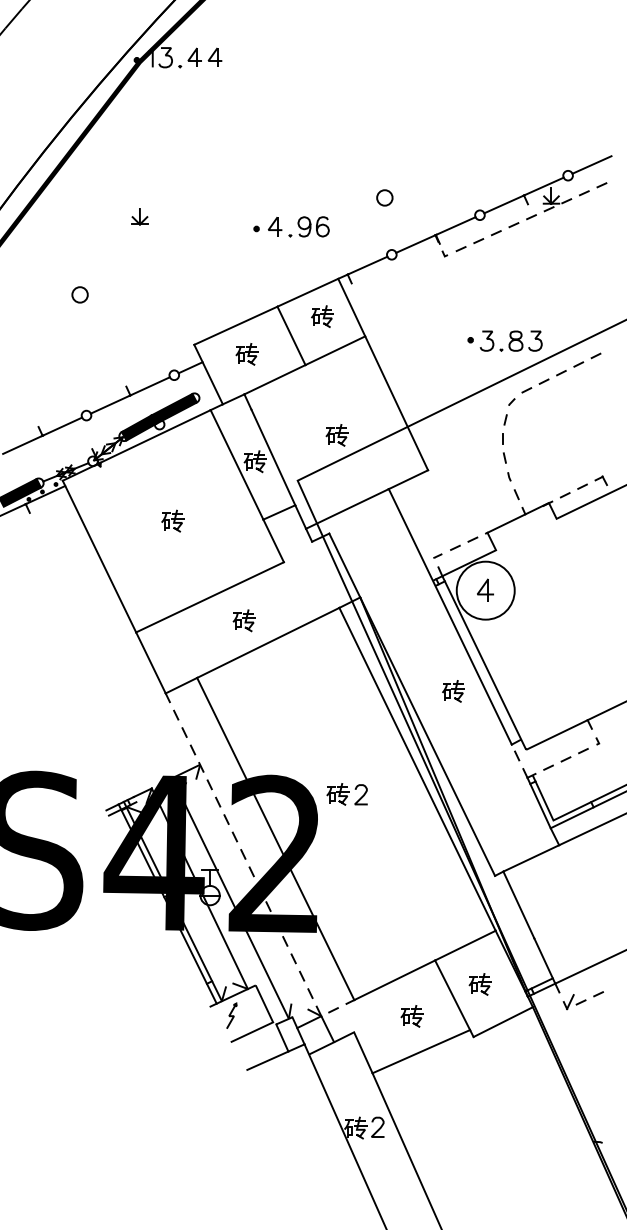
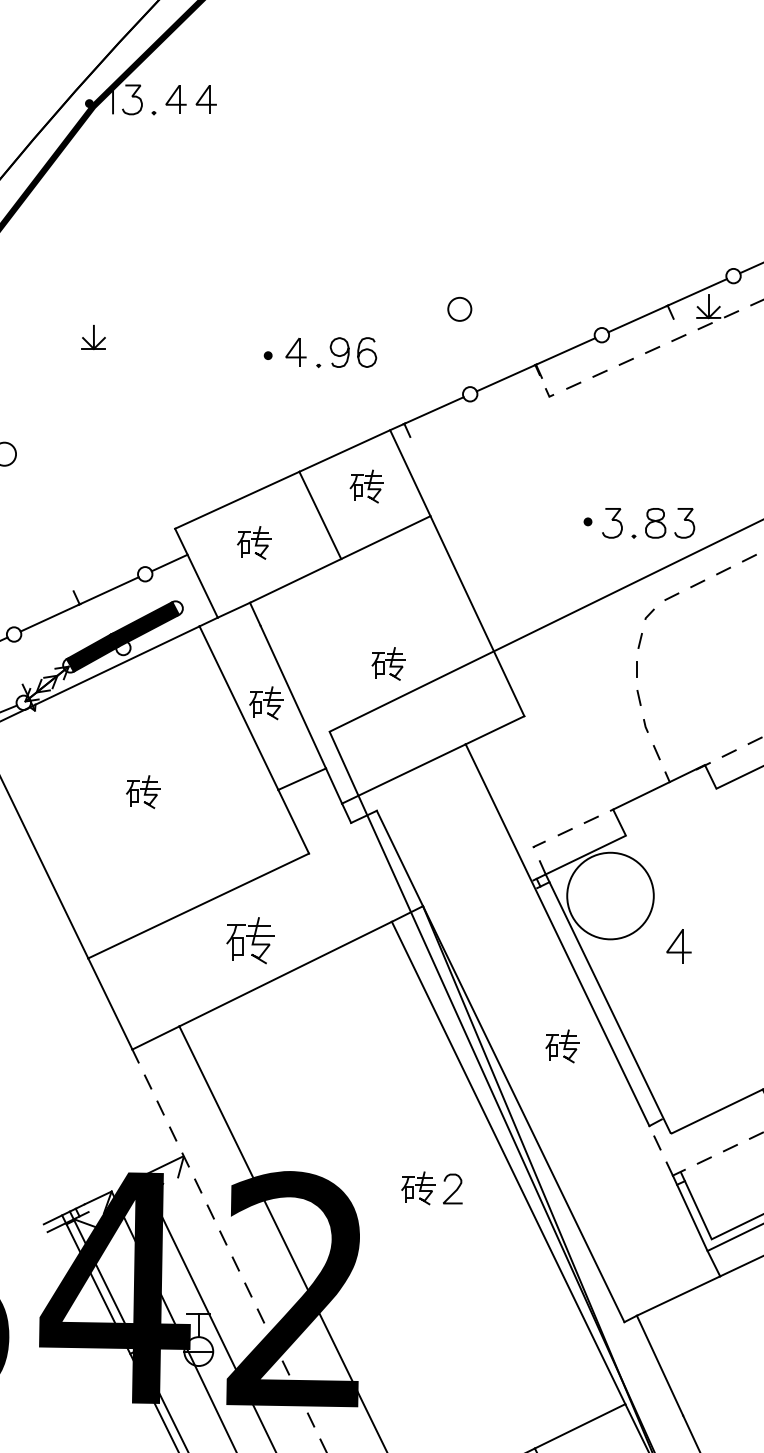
part: (485, 589) -> (678, 945), moved
part: (243, 620) -> (248, 940), size x1.4
part: (346, 794) -> (430, 1188), moved

